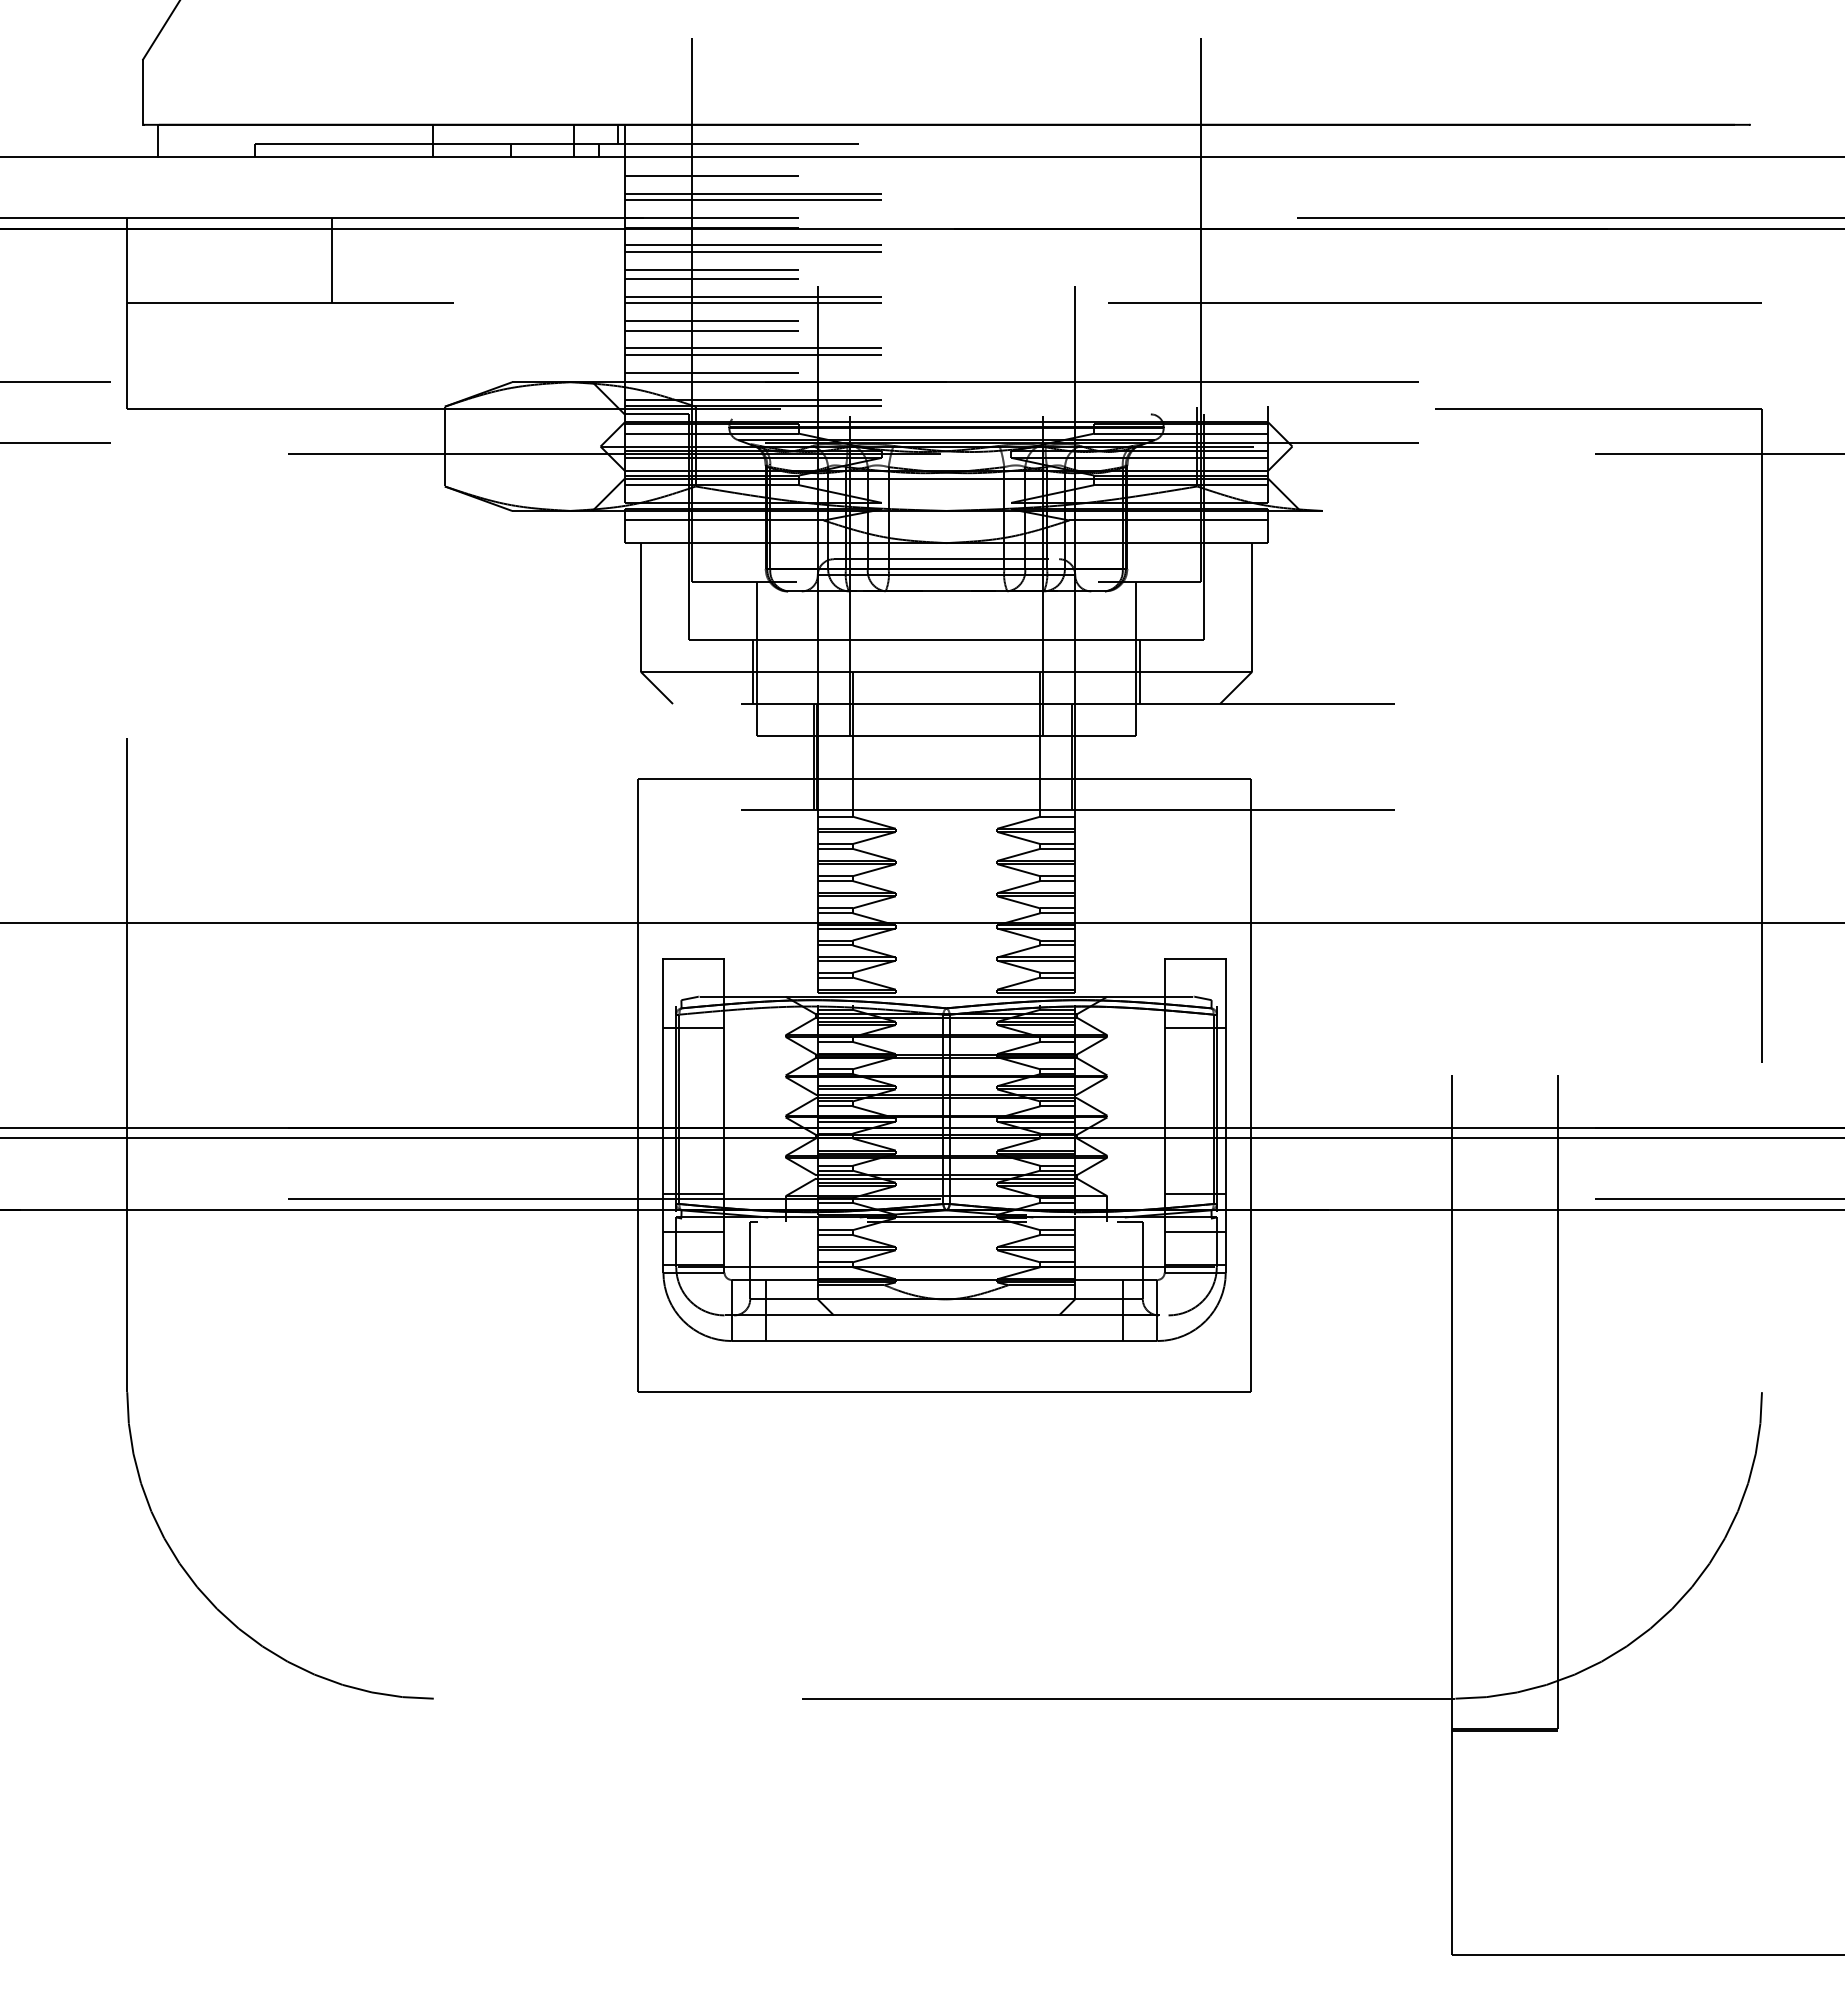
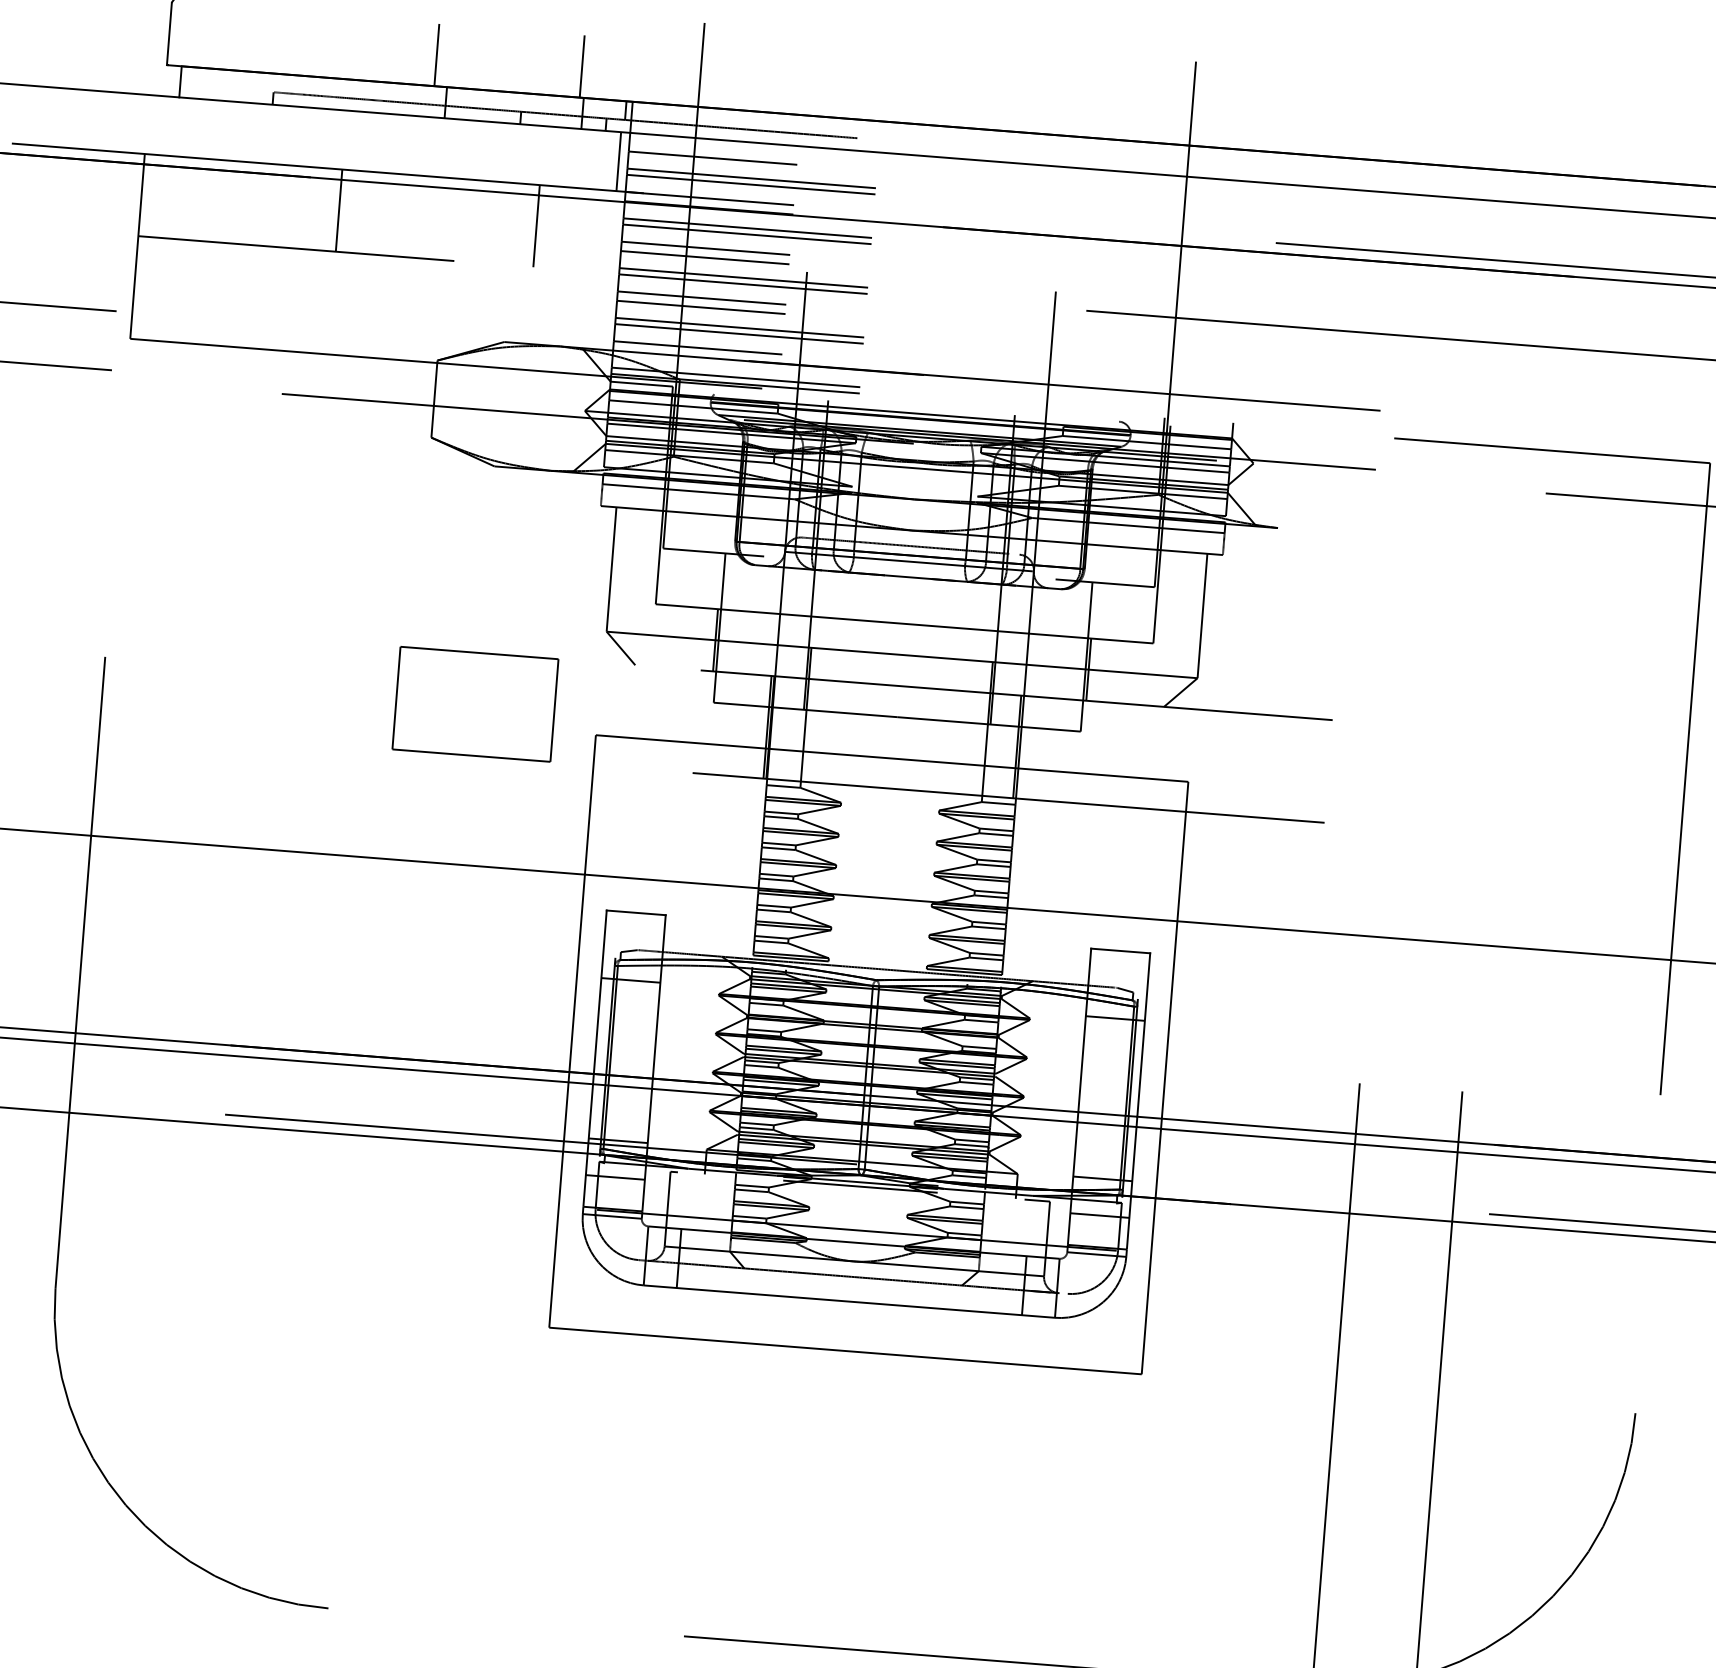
line: (419, 92) -> (436, 54), added
line: (569, 92) -> (581, 66), added
line: (615, 187) -> (619, 161), added
line: (535, 260) -> (536, 226), added
part: (511, 756) -> (475, 703), added

